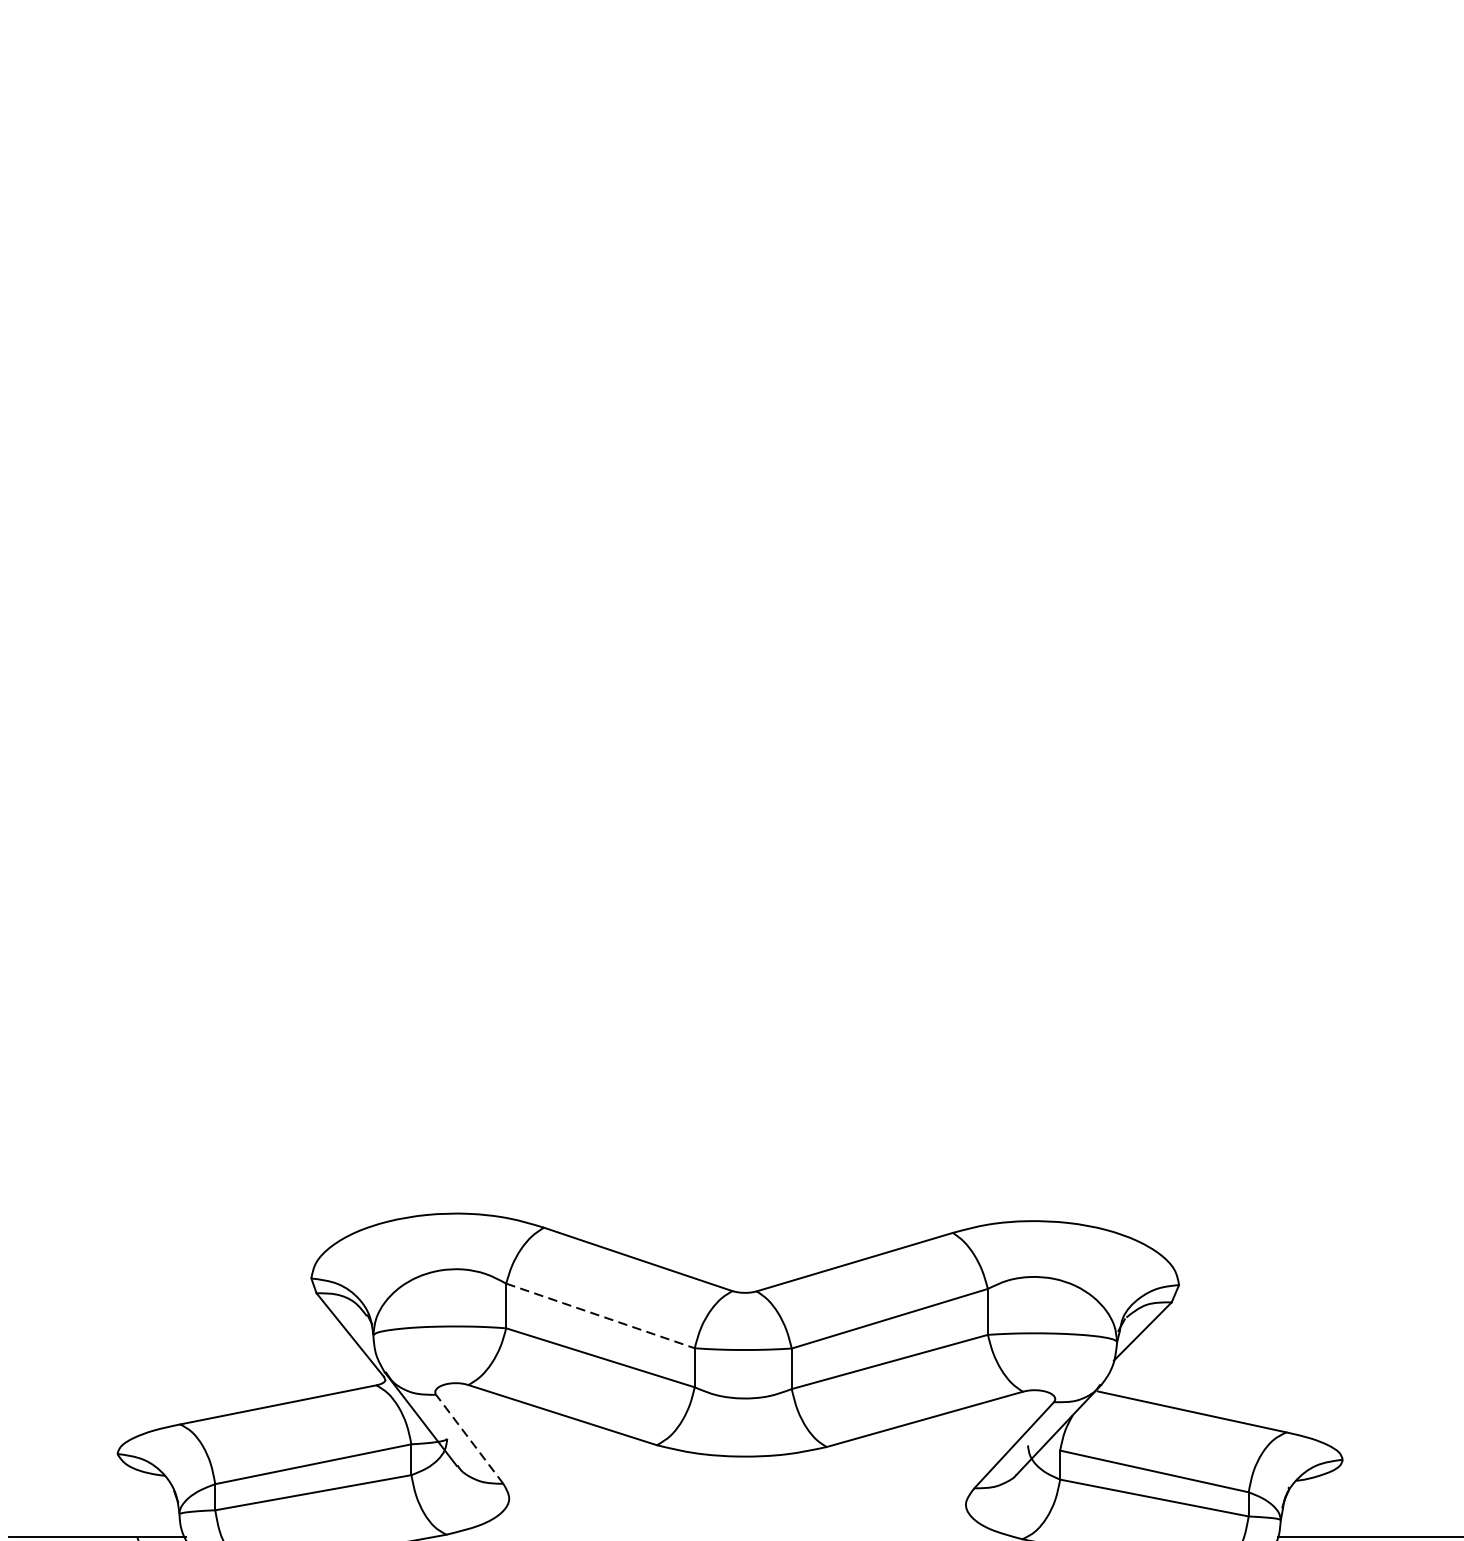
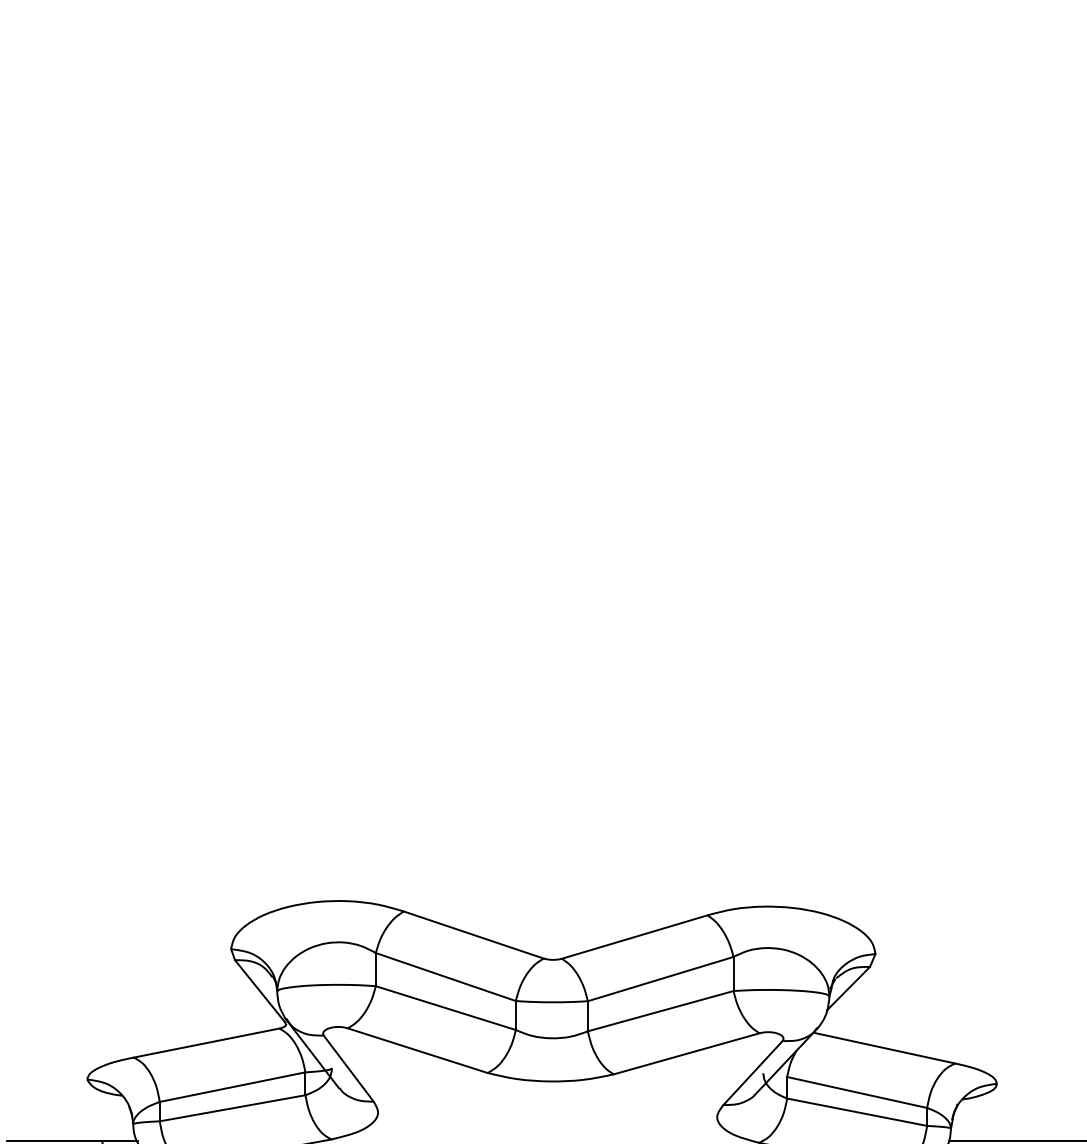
line: (600, 1316) -> (445, 977), dashed -> solid
line: (469, 1439) -> (348, 1068), dashed -> solid

